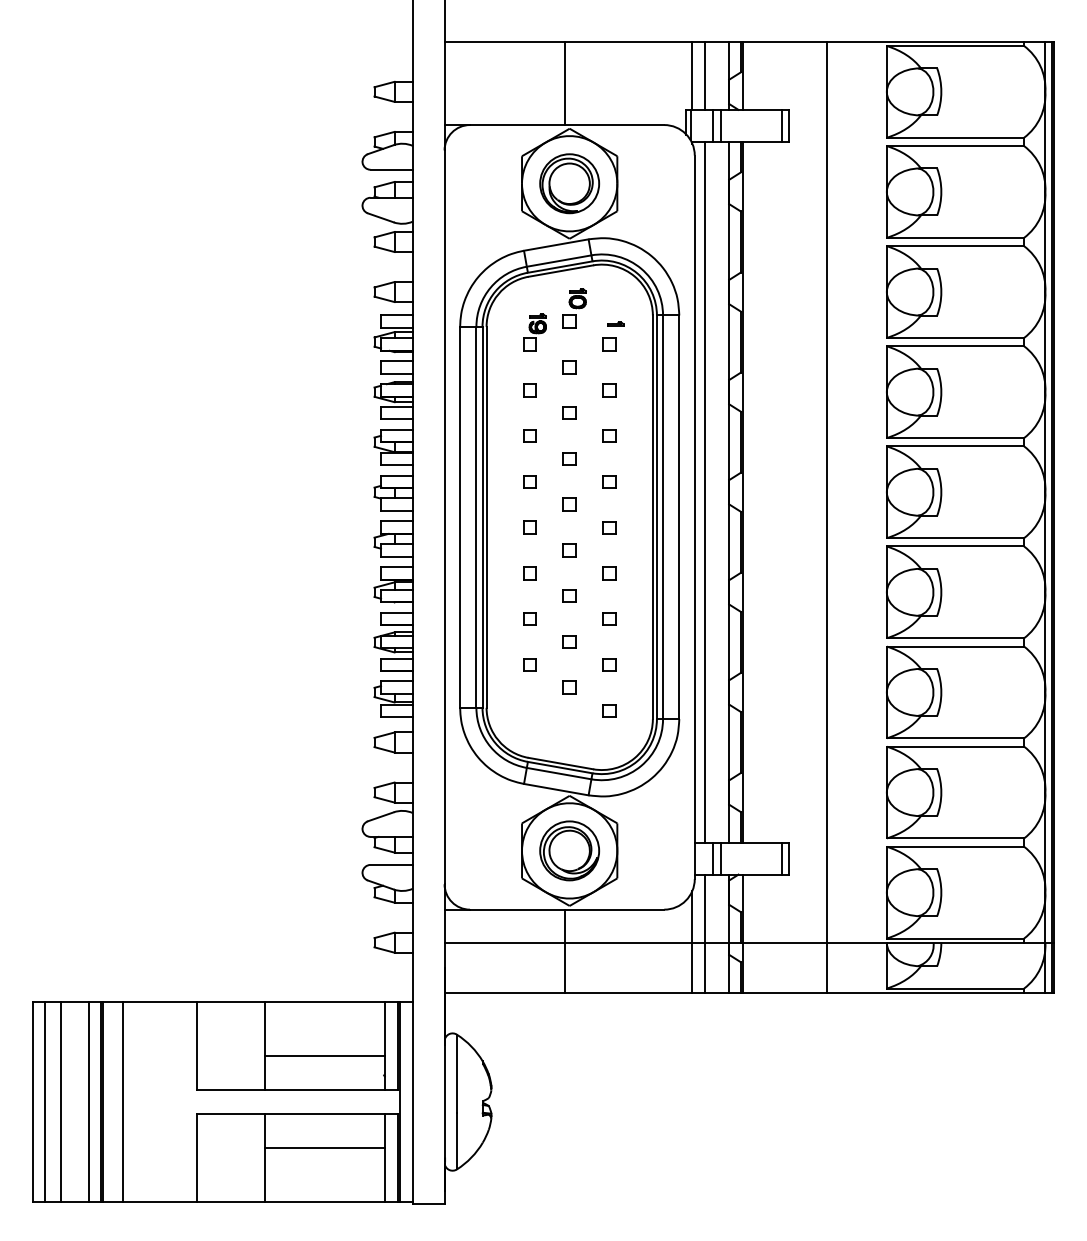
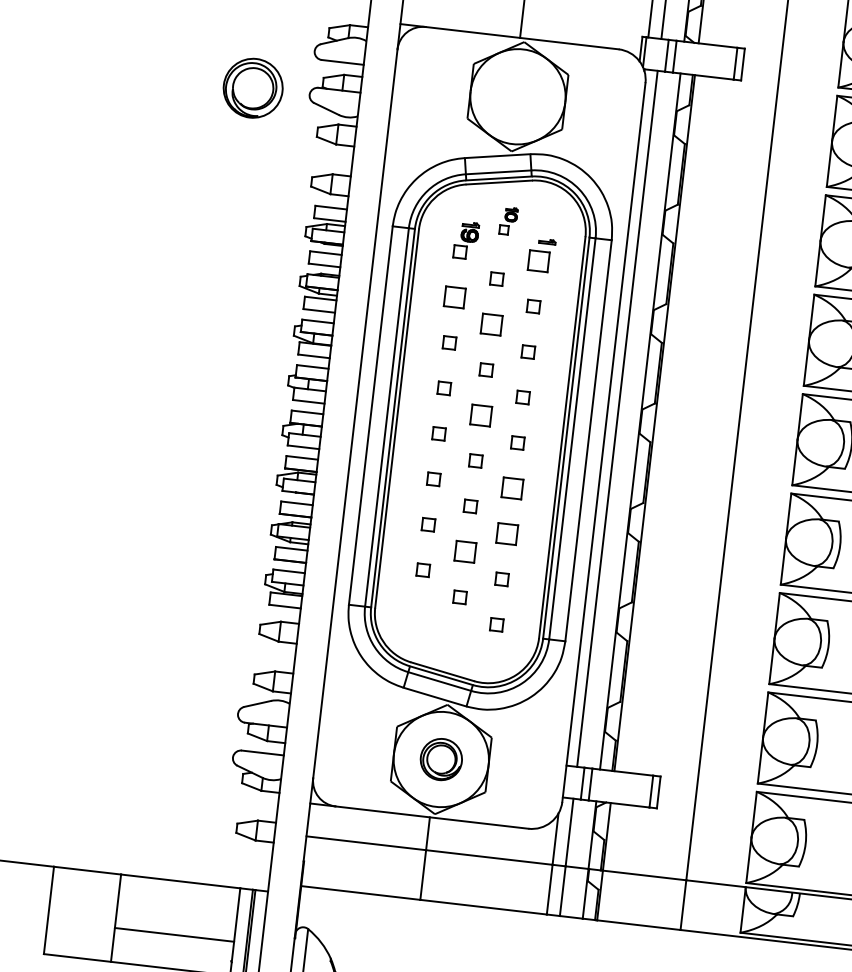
part: (569, 183) -> (253, 88), moved
part: (574, 308) -> (508, 221), size x0.7
part: (609, 344) -> (539, 261), size x1.6
part: (529, 390) -> (454, 297), size x1.6
part: (569, 412) -> (491, 323), size x1.6
part: (569, 504) -> (480, 415), size x1.6
part: (609, 573) -> (512, 488), size x1.6
part: (609, 618) -> (507, 533), size x1.6
part: (569, 641) -> (465, 551), size x1.6
part: (569, 850) -> (441, 759), size x0.7

